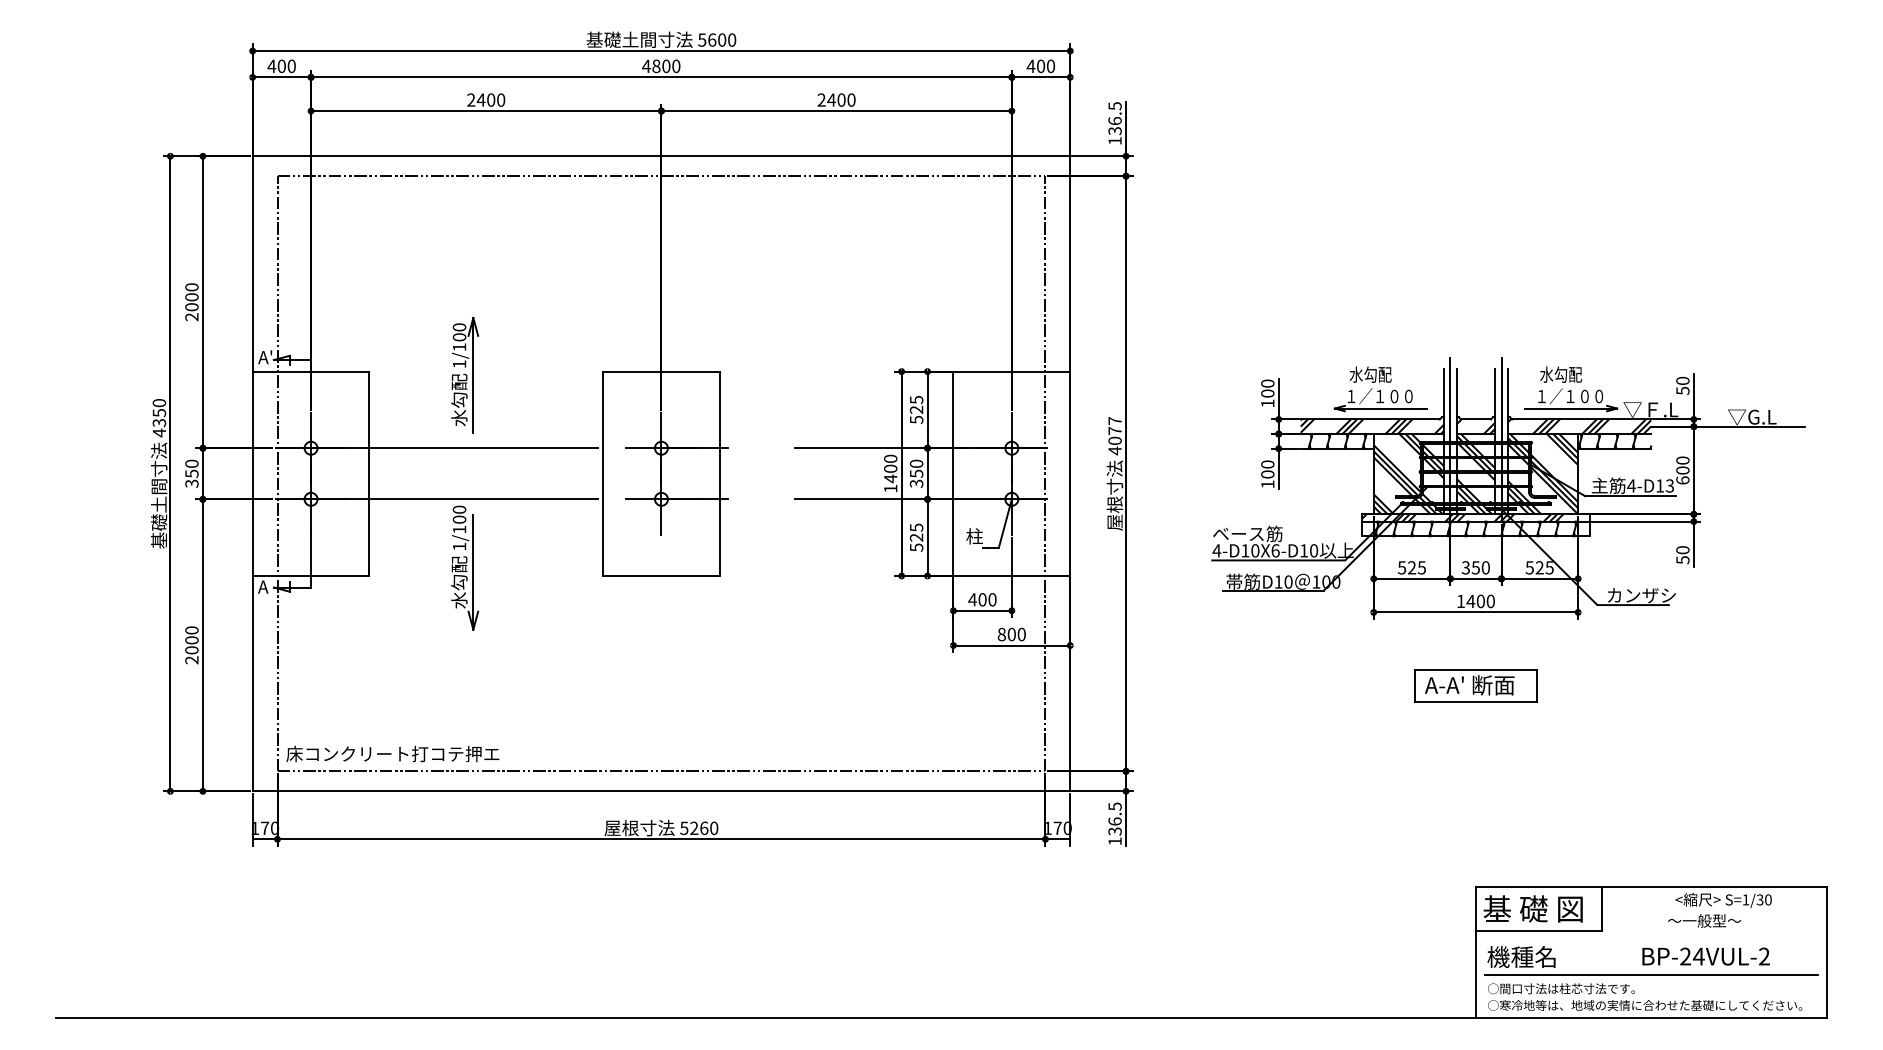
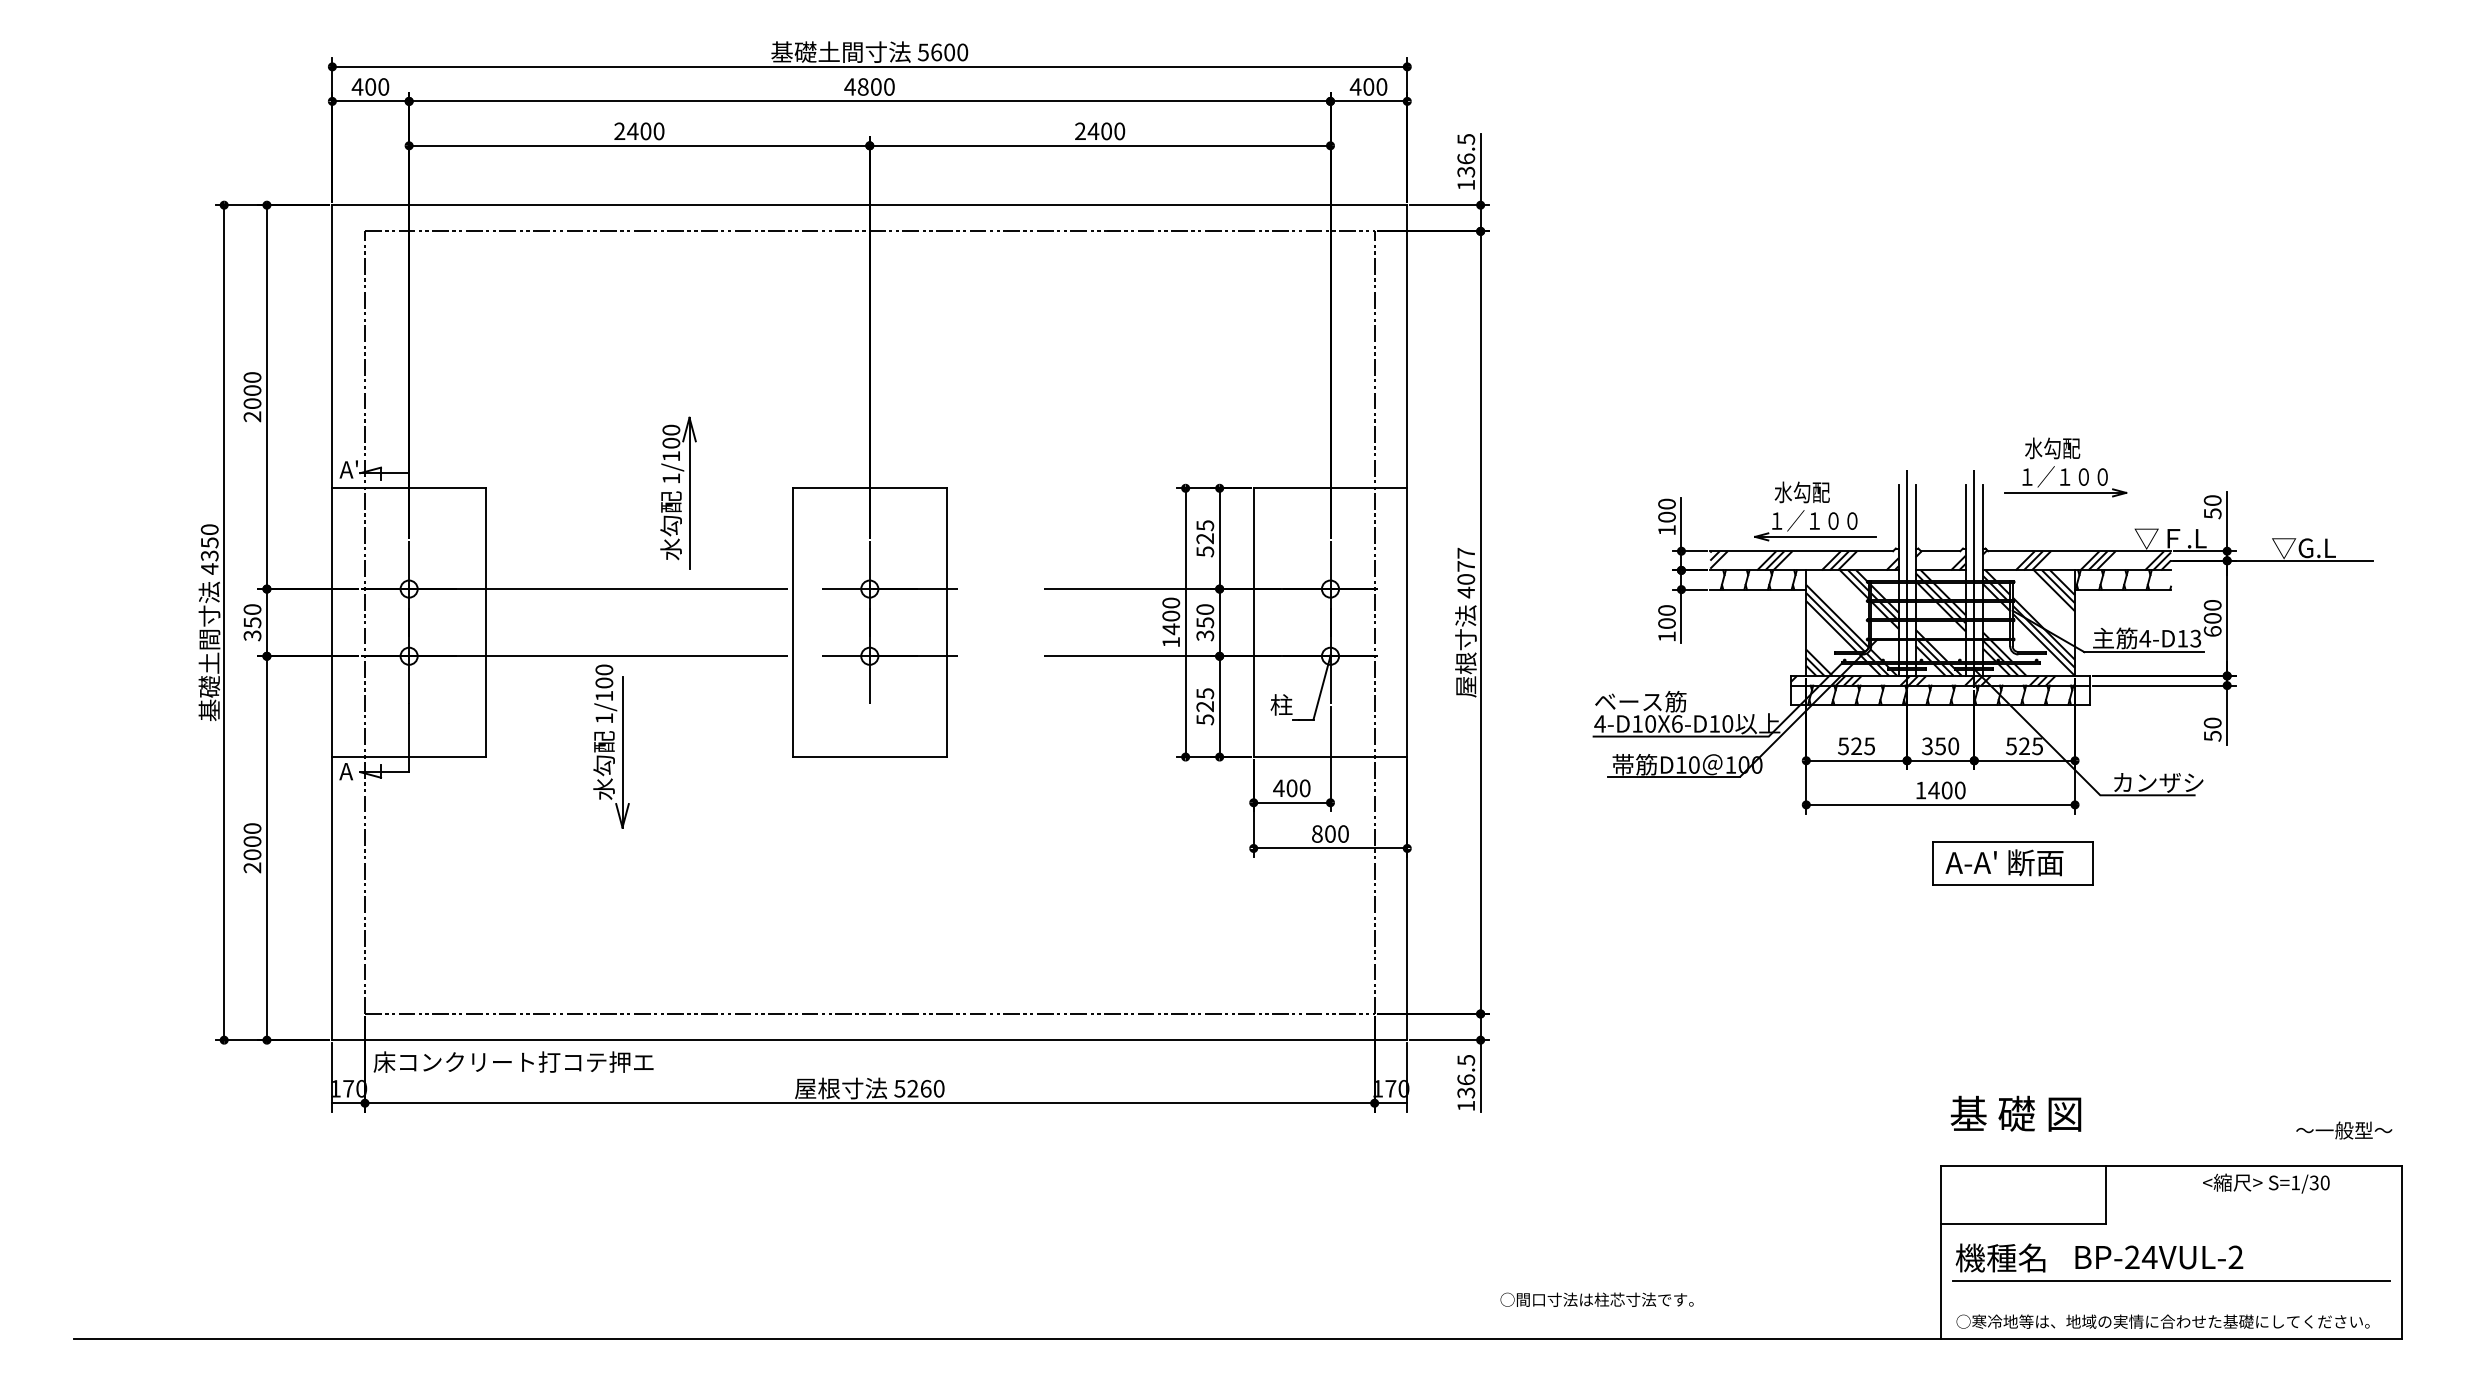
part: (464, 374) -> (678, 492), moved
part: (1570, 389) -> (2065, 467), moved
part: (1475, 685) -> (2012, 863), moved
text: (392, 753) -> (513, 1061), moved
text: (1532, 908) -> (2015, 1113), moved
text: (1704, 920) -> (2344, 1130), moved
text: (1706, 956) -> (2159, 1257), moved
text: (1561, 988) -> (1596, 1299), moved

